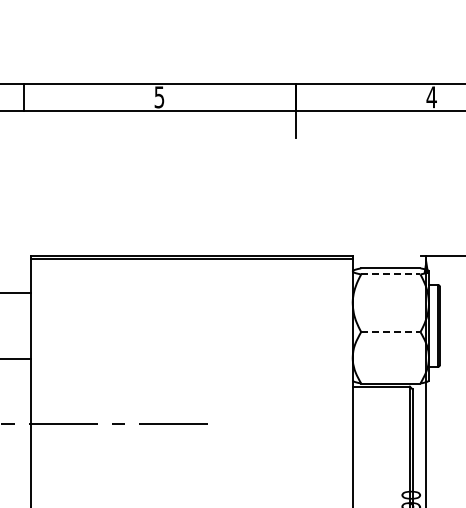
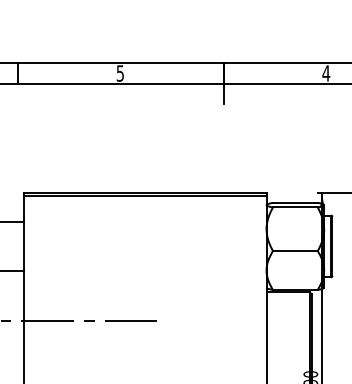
line: (390, 274) -> (295, 207), dashed -> solid
line: (390, 332) -> (295, 251), dashed -> solid

